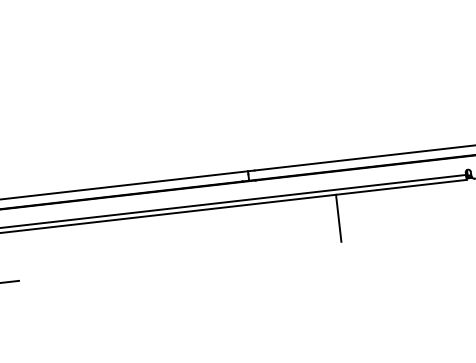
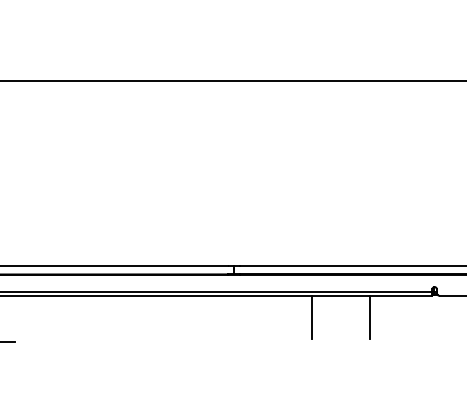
line: (401, 210) -> (369, 317), added

